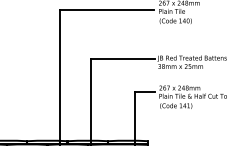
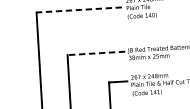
line: (106, 10) -> (79, 10), solid -> dashed
line: (122, 59) -> (96, 53), solid -> dashed

